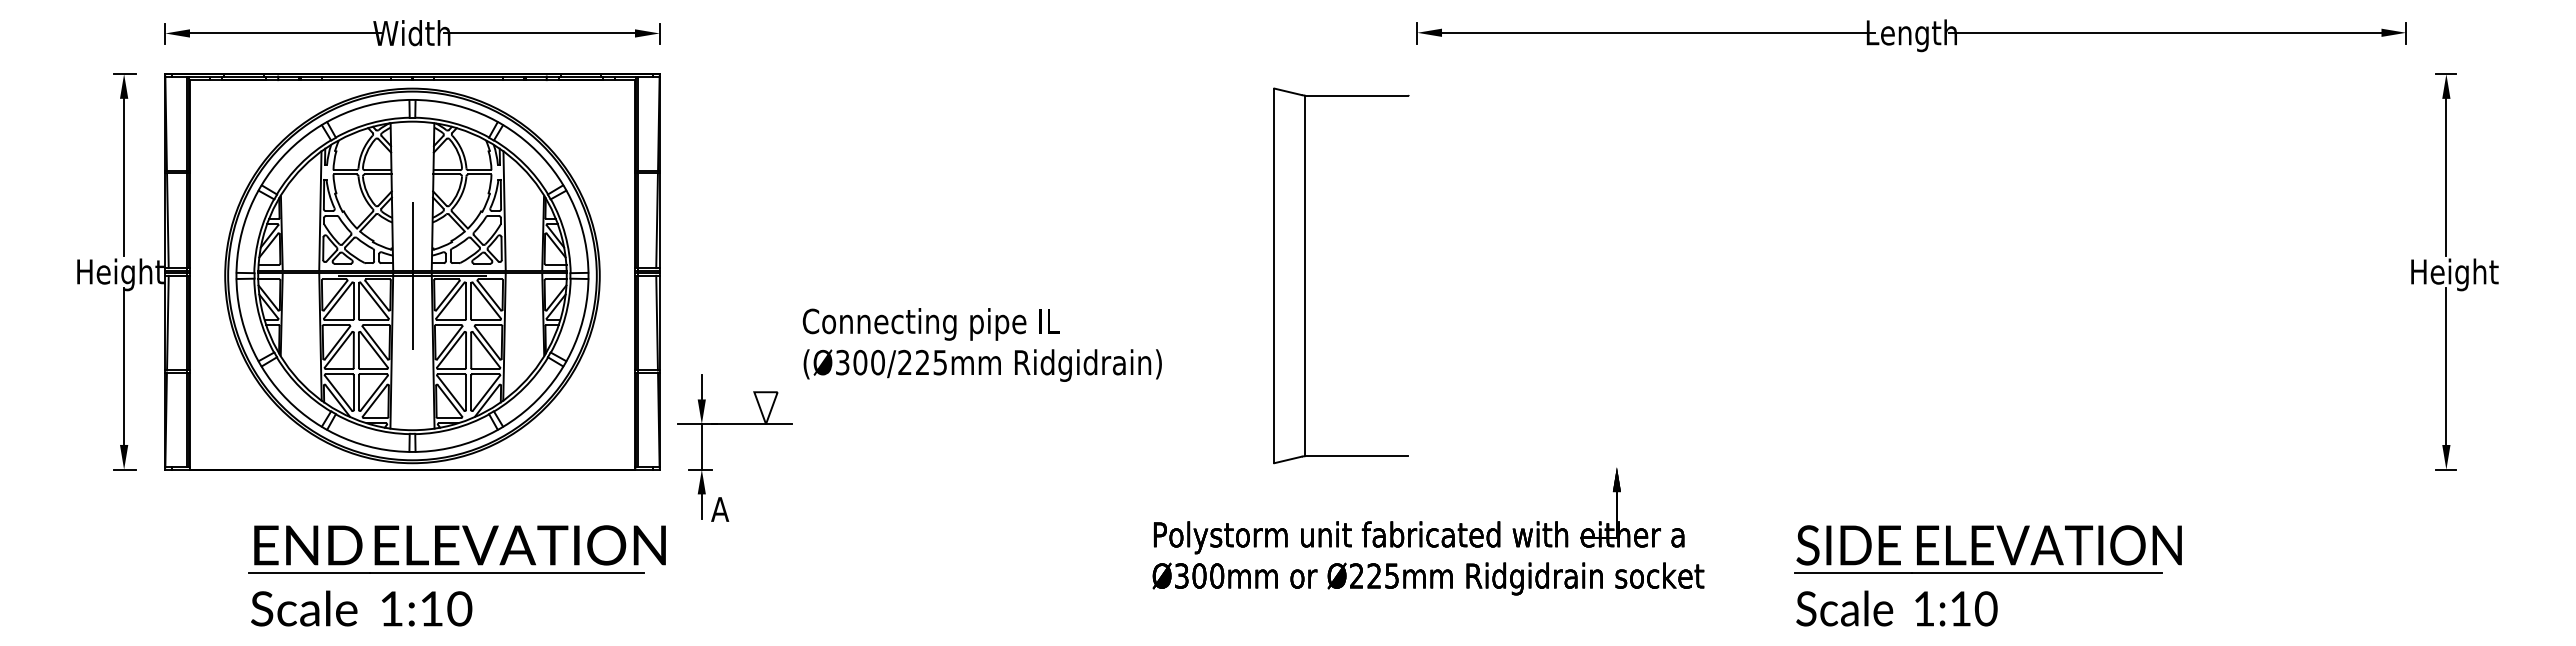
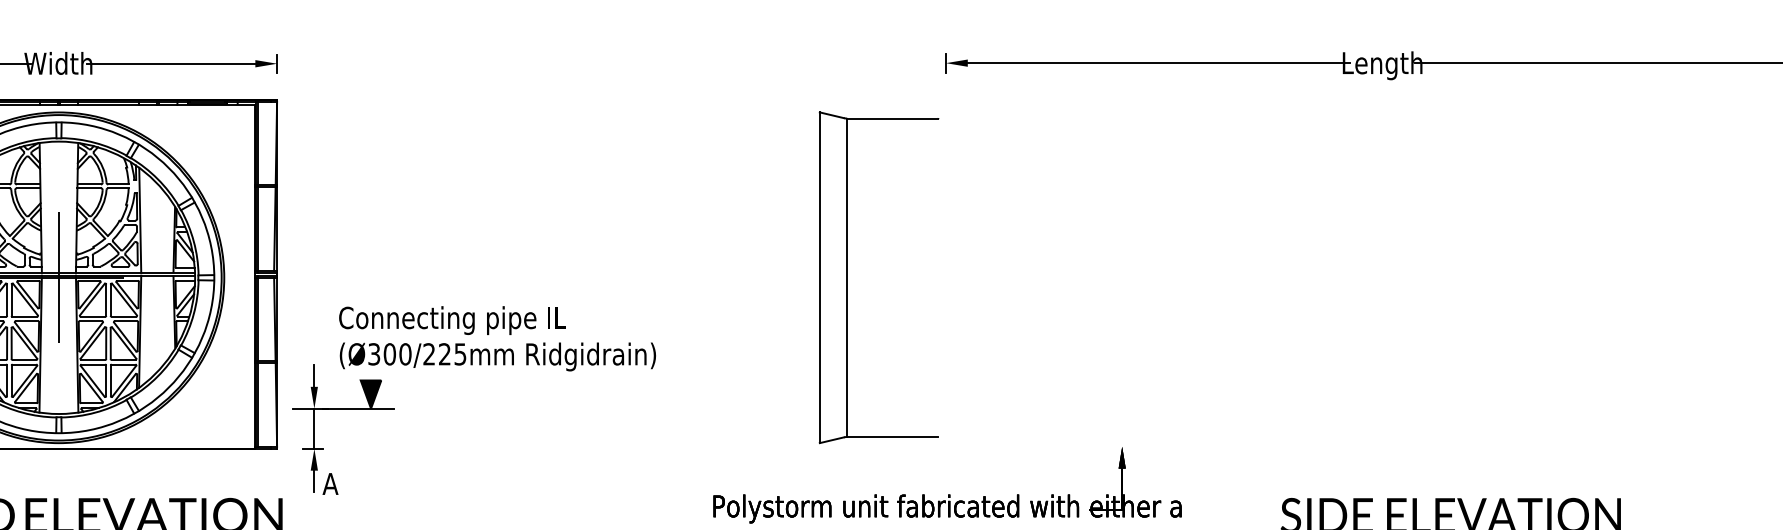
text: (981, 344) -> (496, 338), moved
fill: (765, 408) -> (370, 394), added

